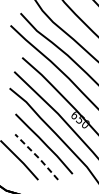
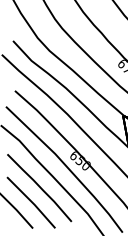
line: (36, 156) -> (31, 202), dashed -> solid

